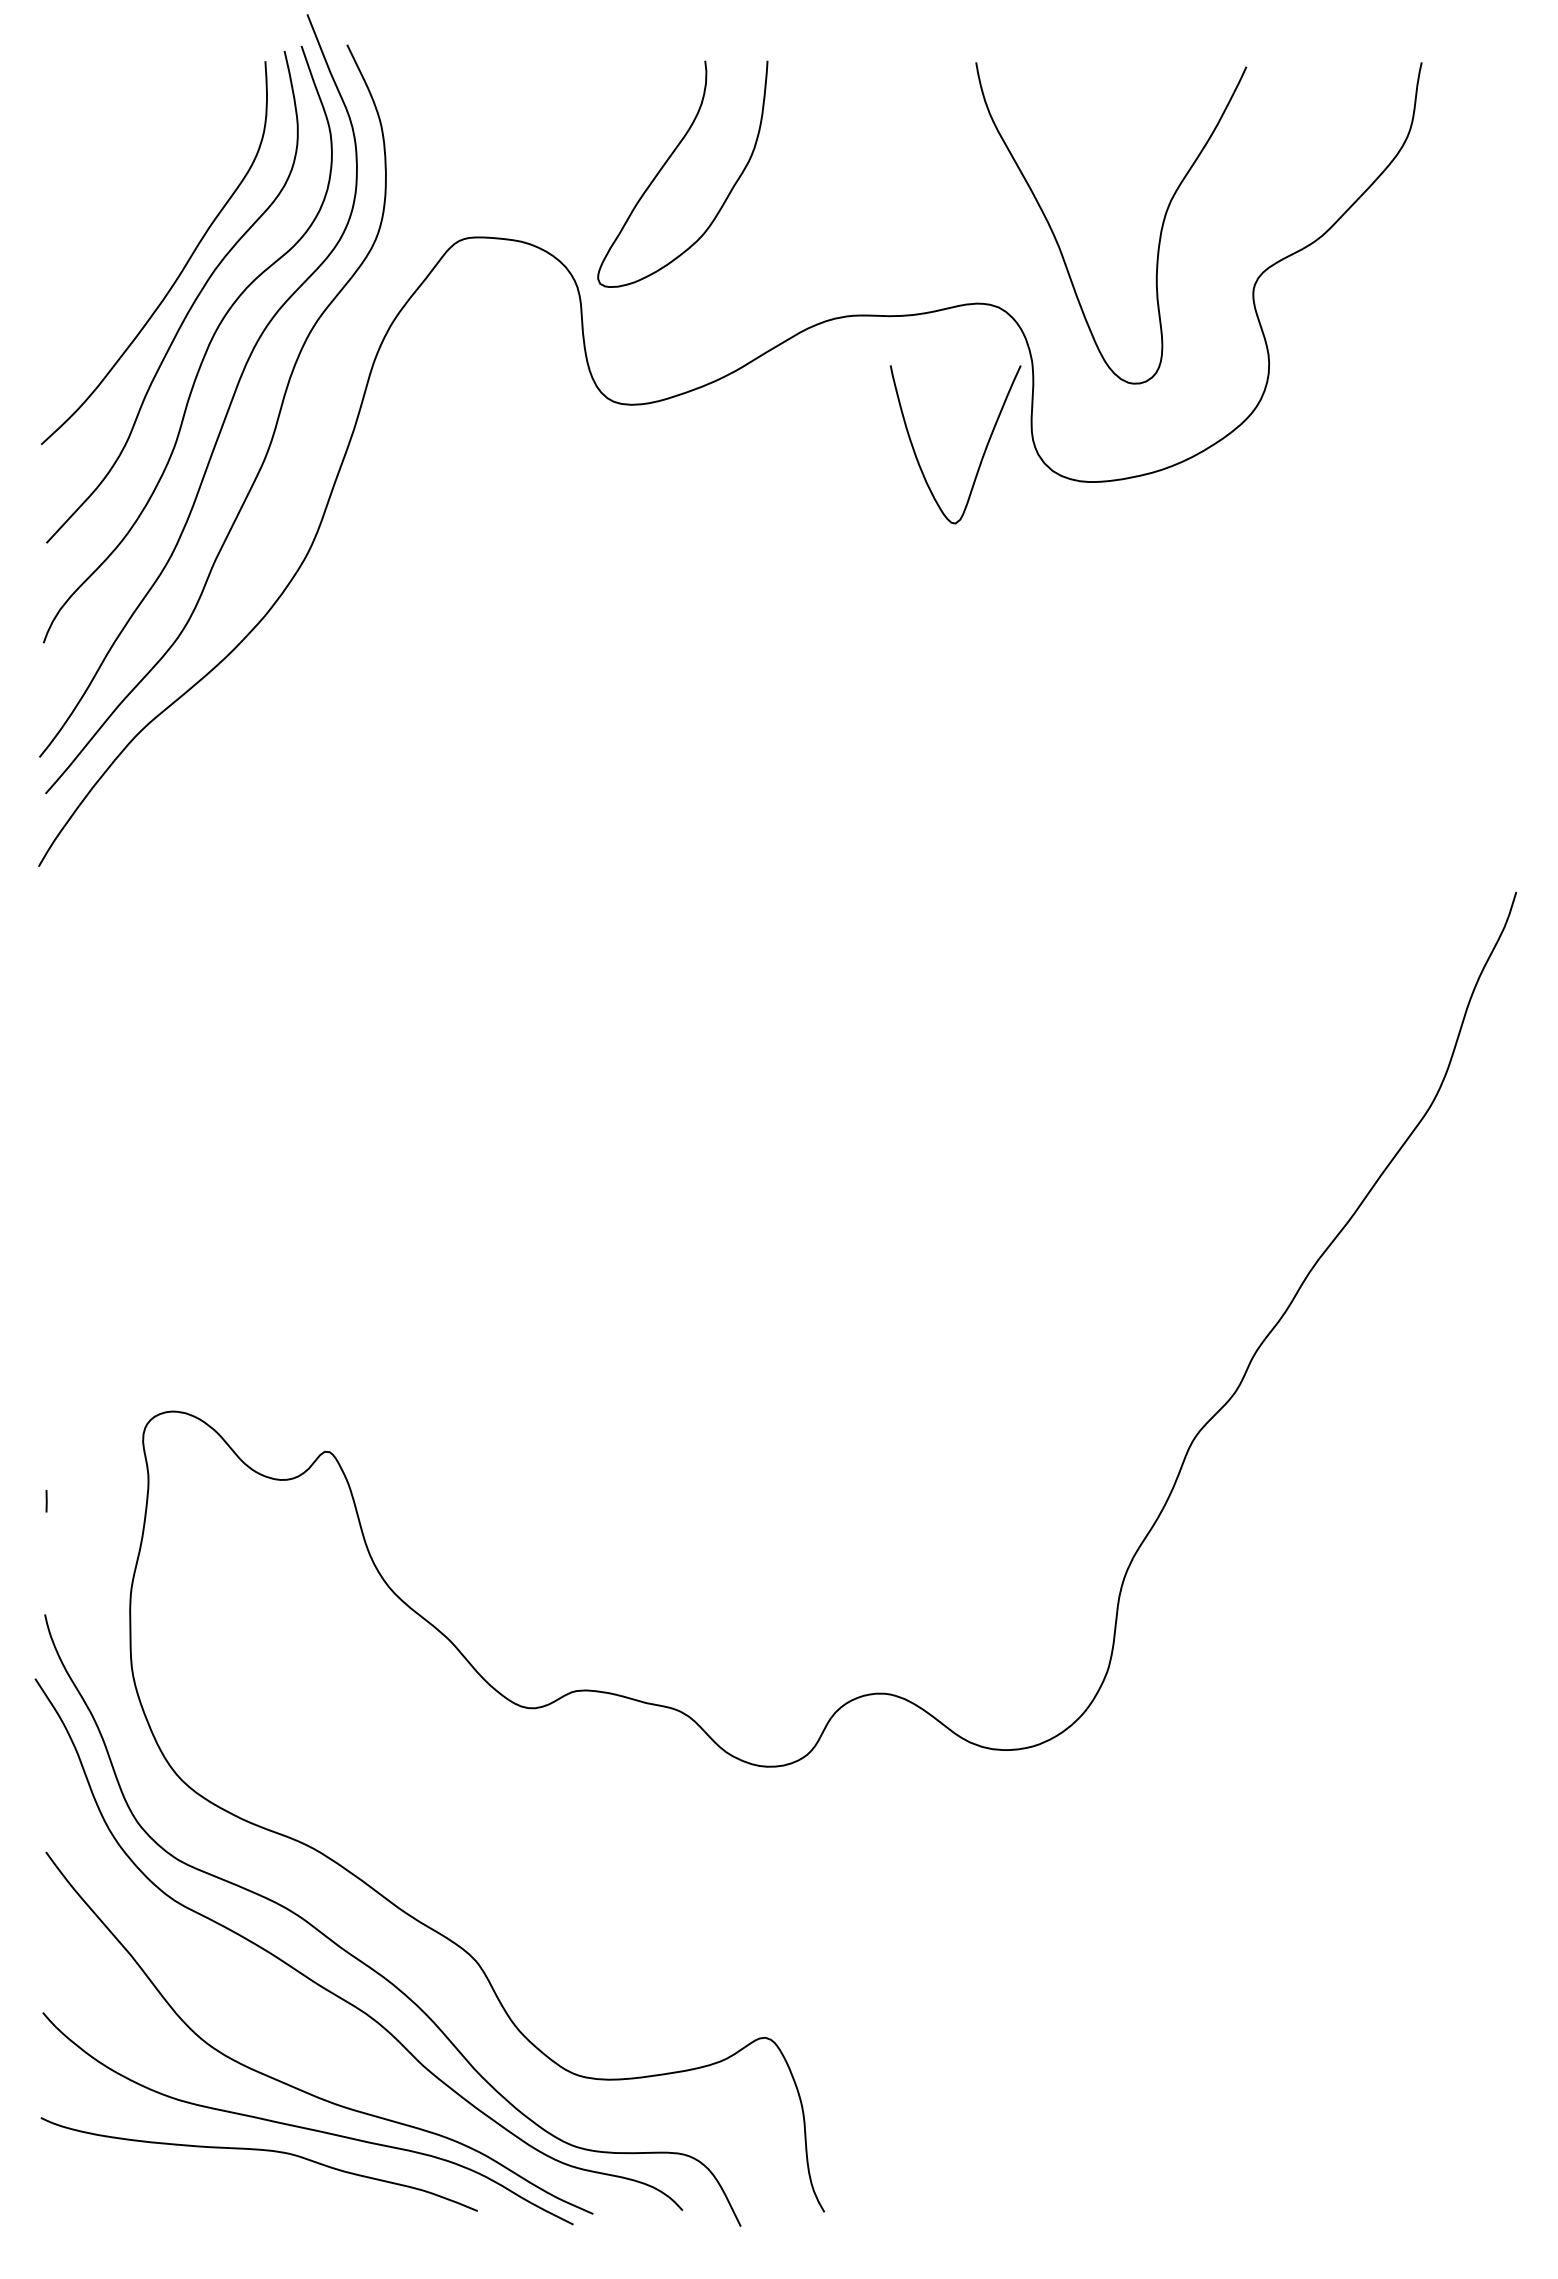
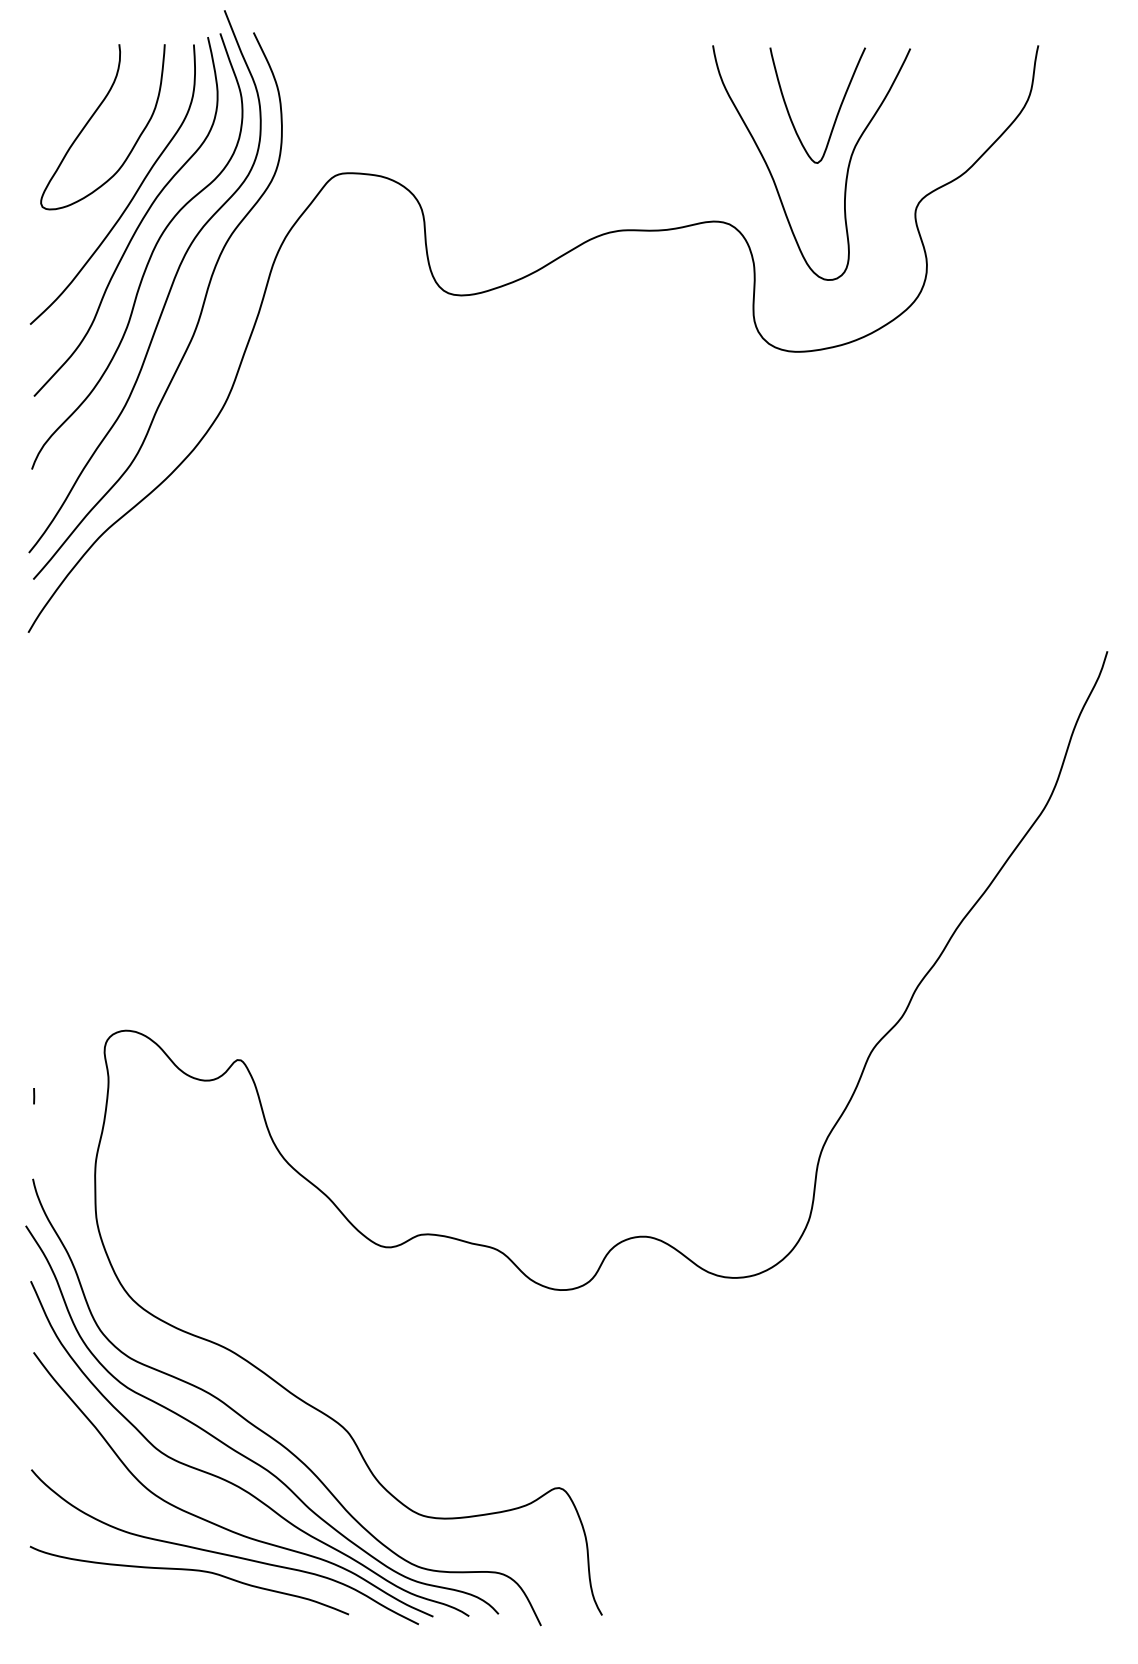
curve: (667, 162) -> (91, 118), moved
curve: (981, 457) -> (836, 114), moved
curve: (317, 2030) -> (231, 1482), added

